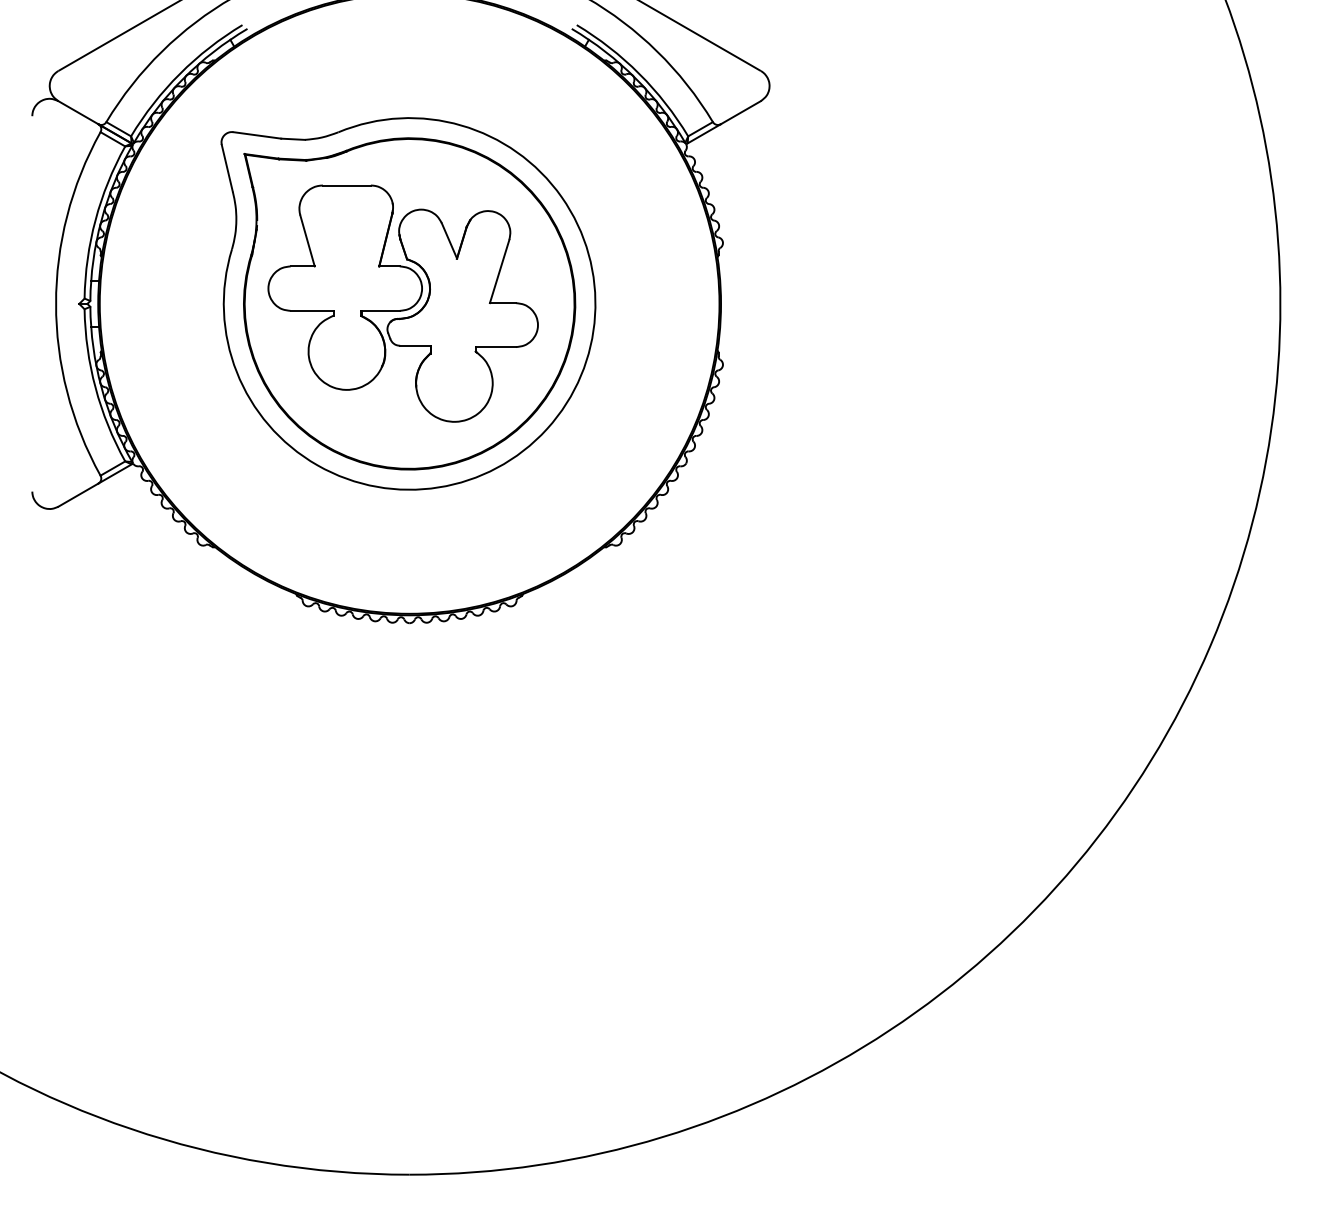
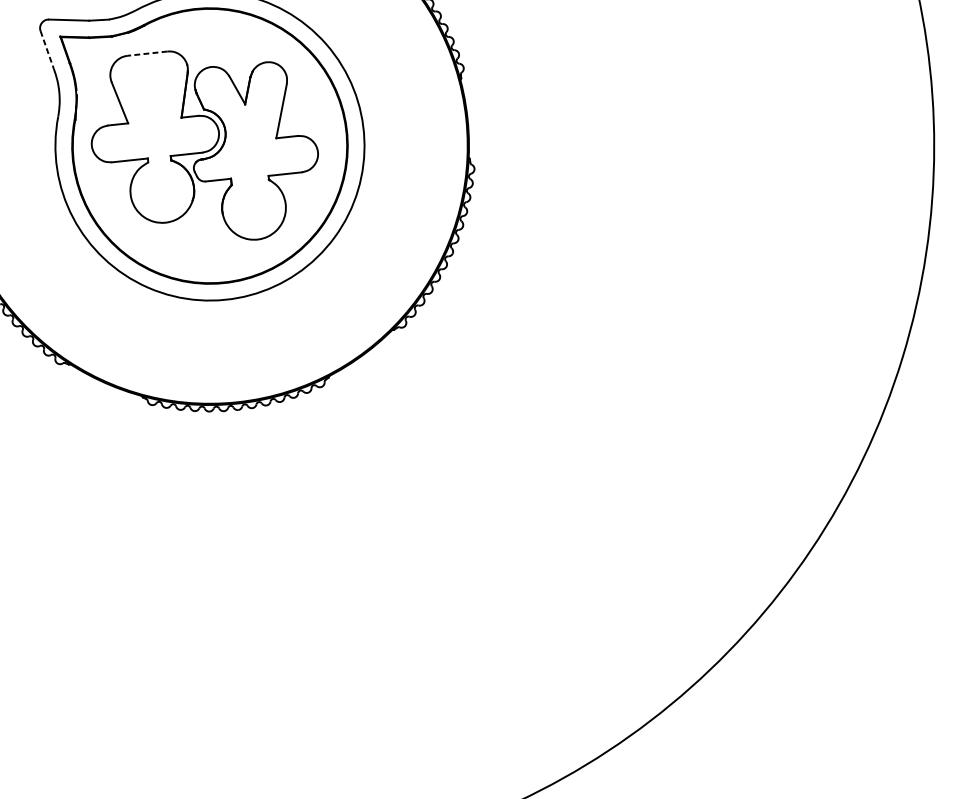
line: (227, 168) -> (47, 50), solid -> dashed
line: (346, 185) -> (147, 53), solid -> dashed

